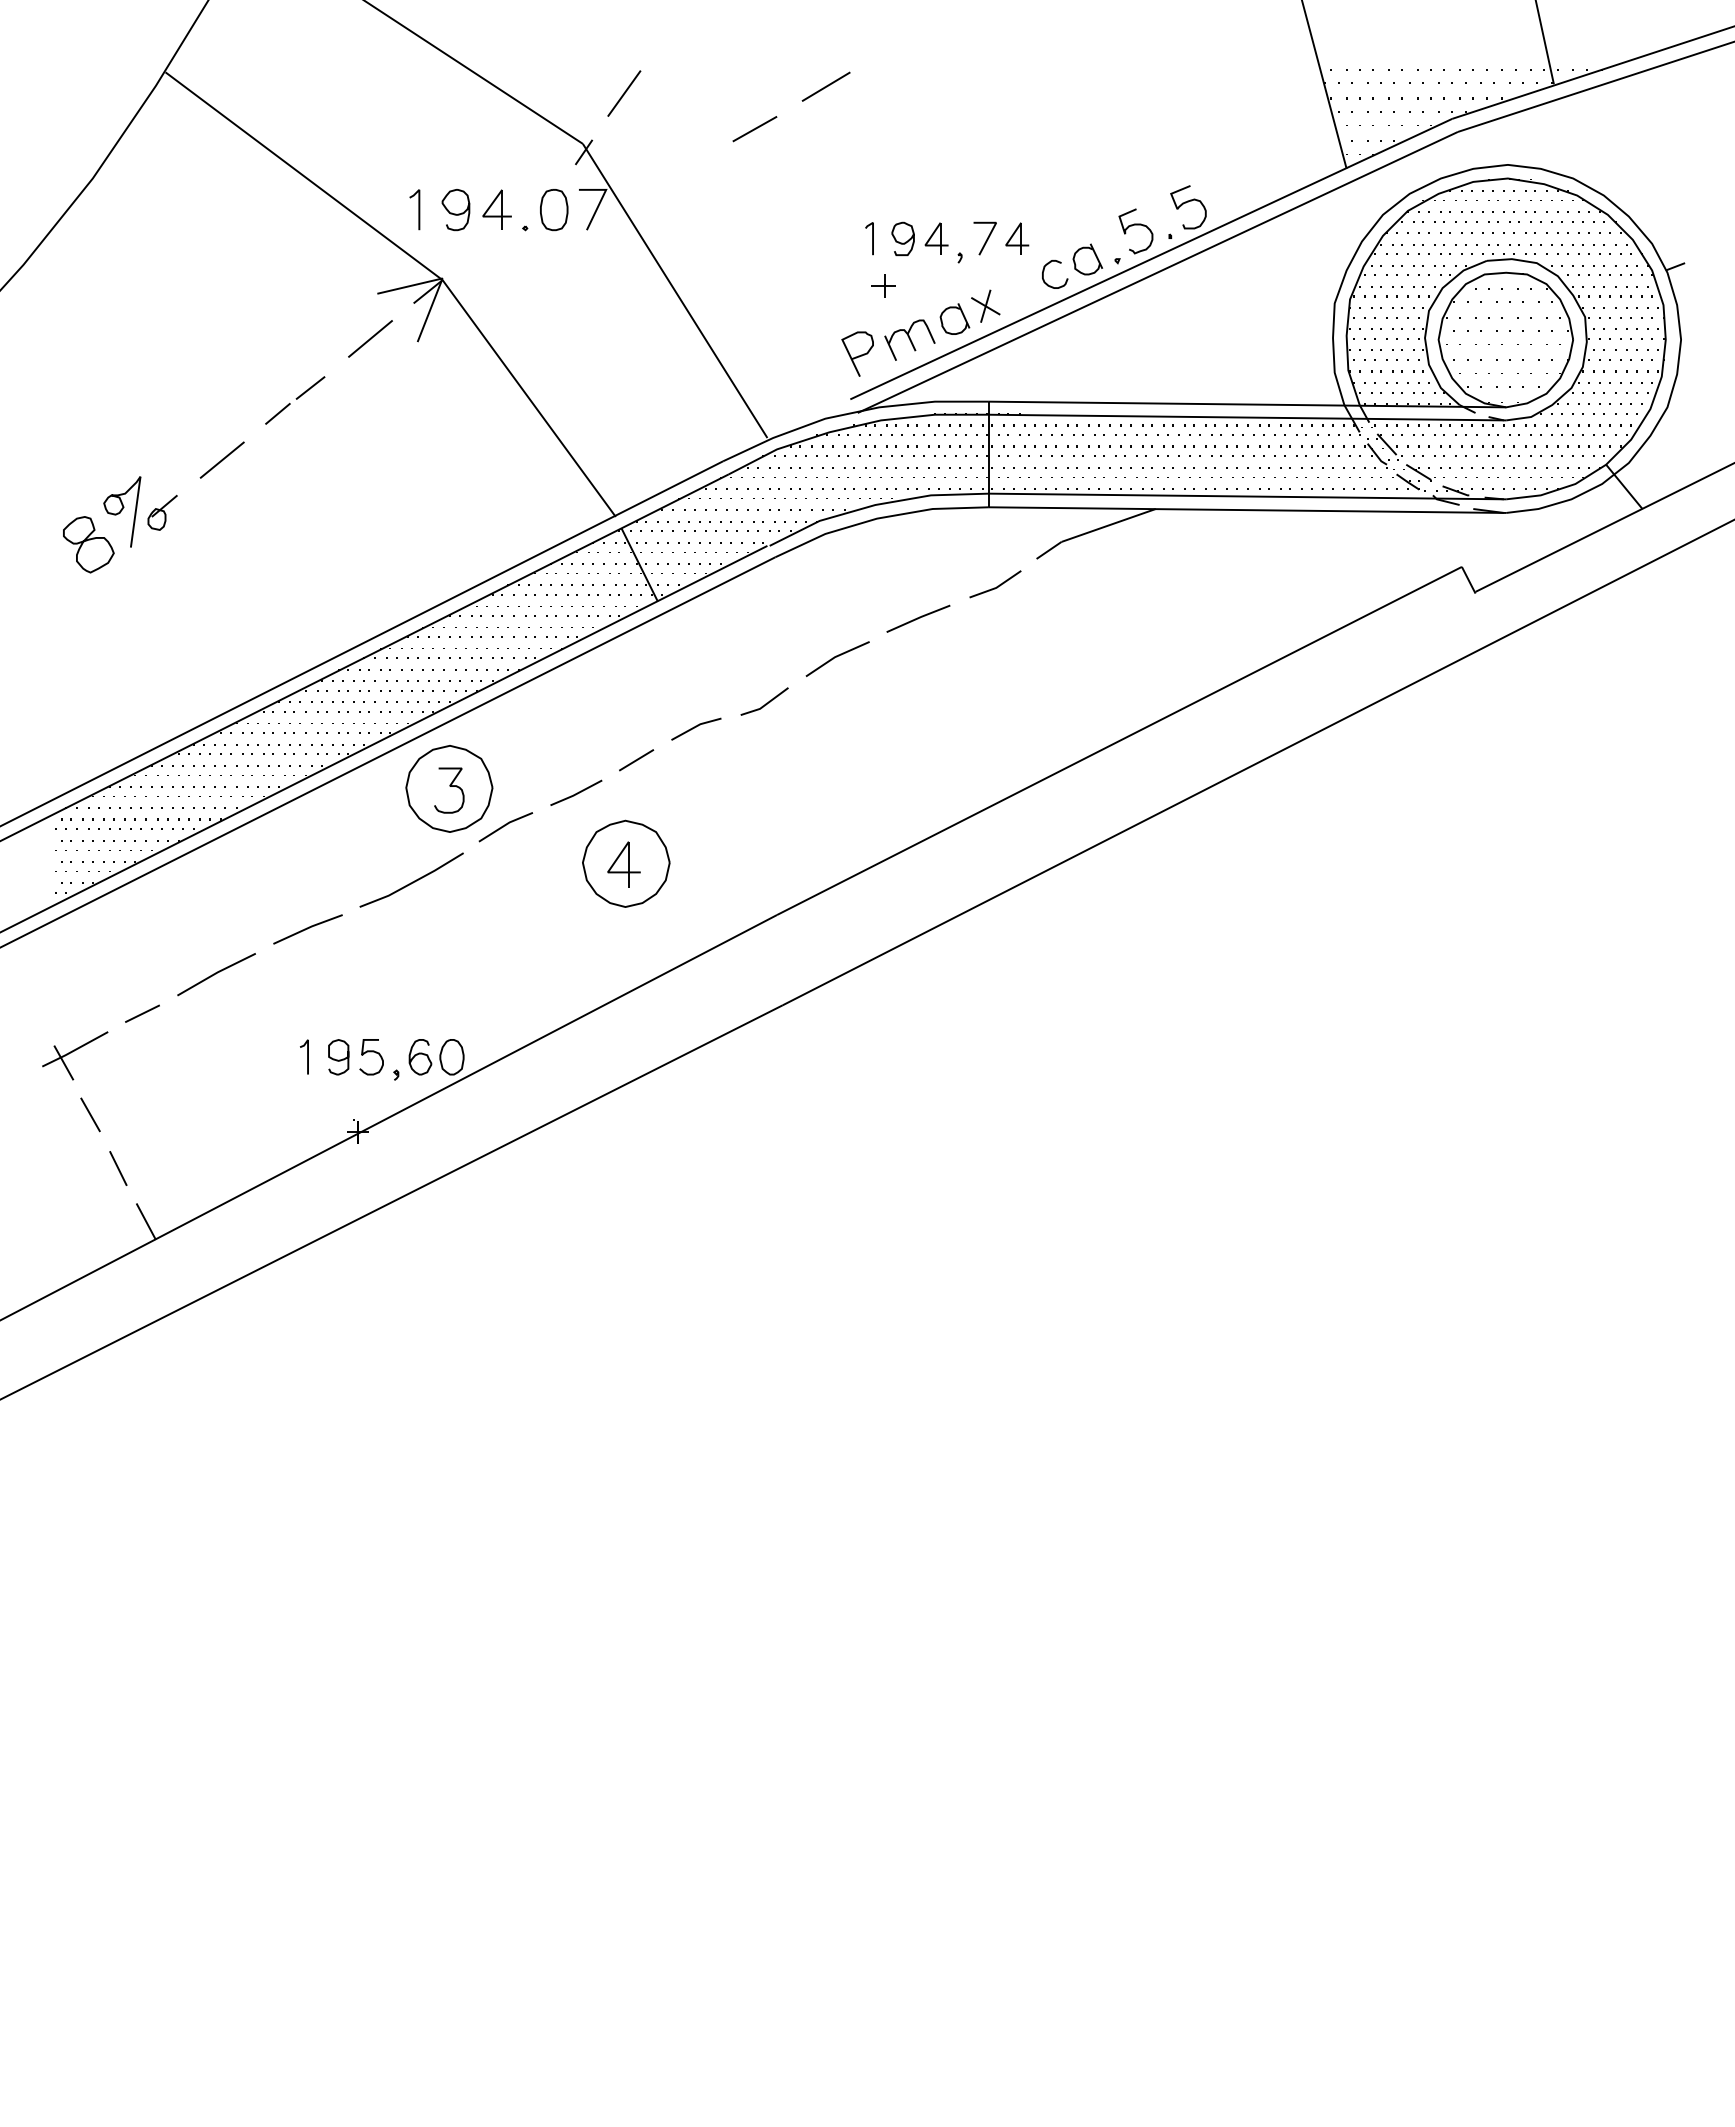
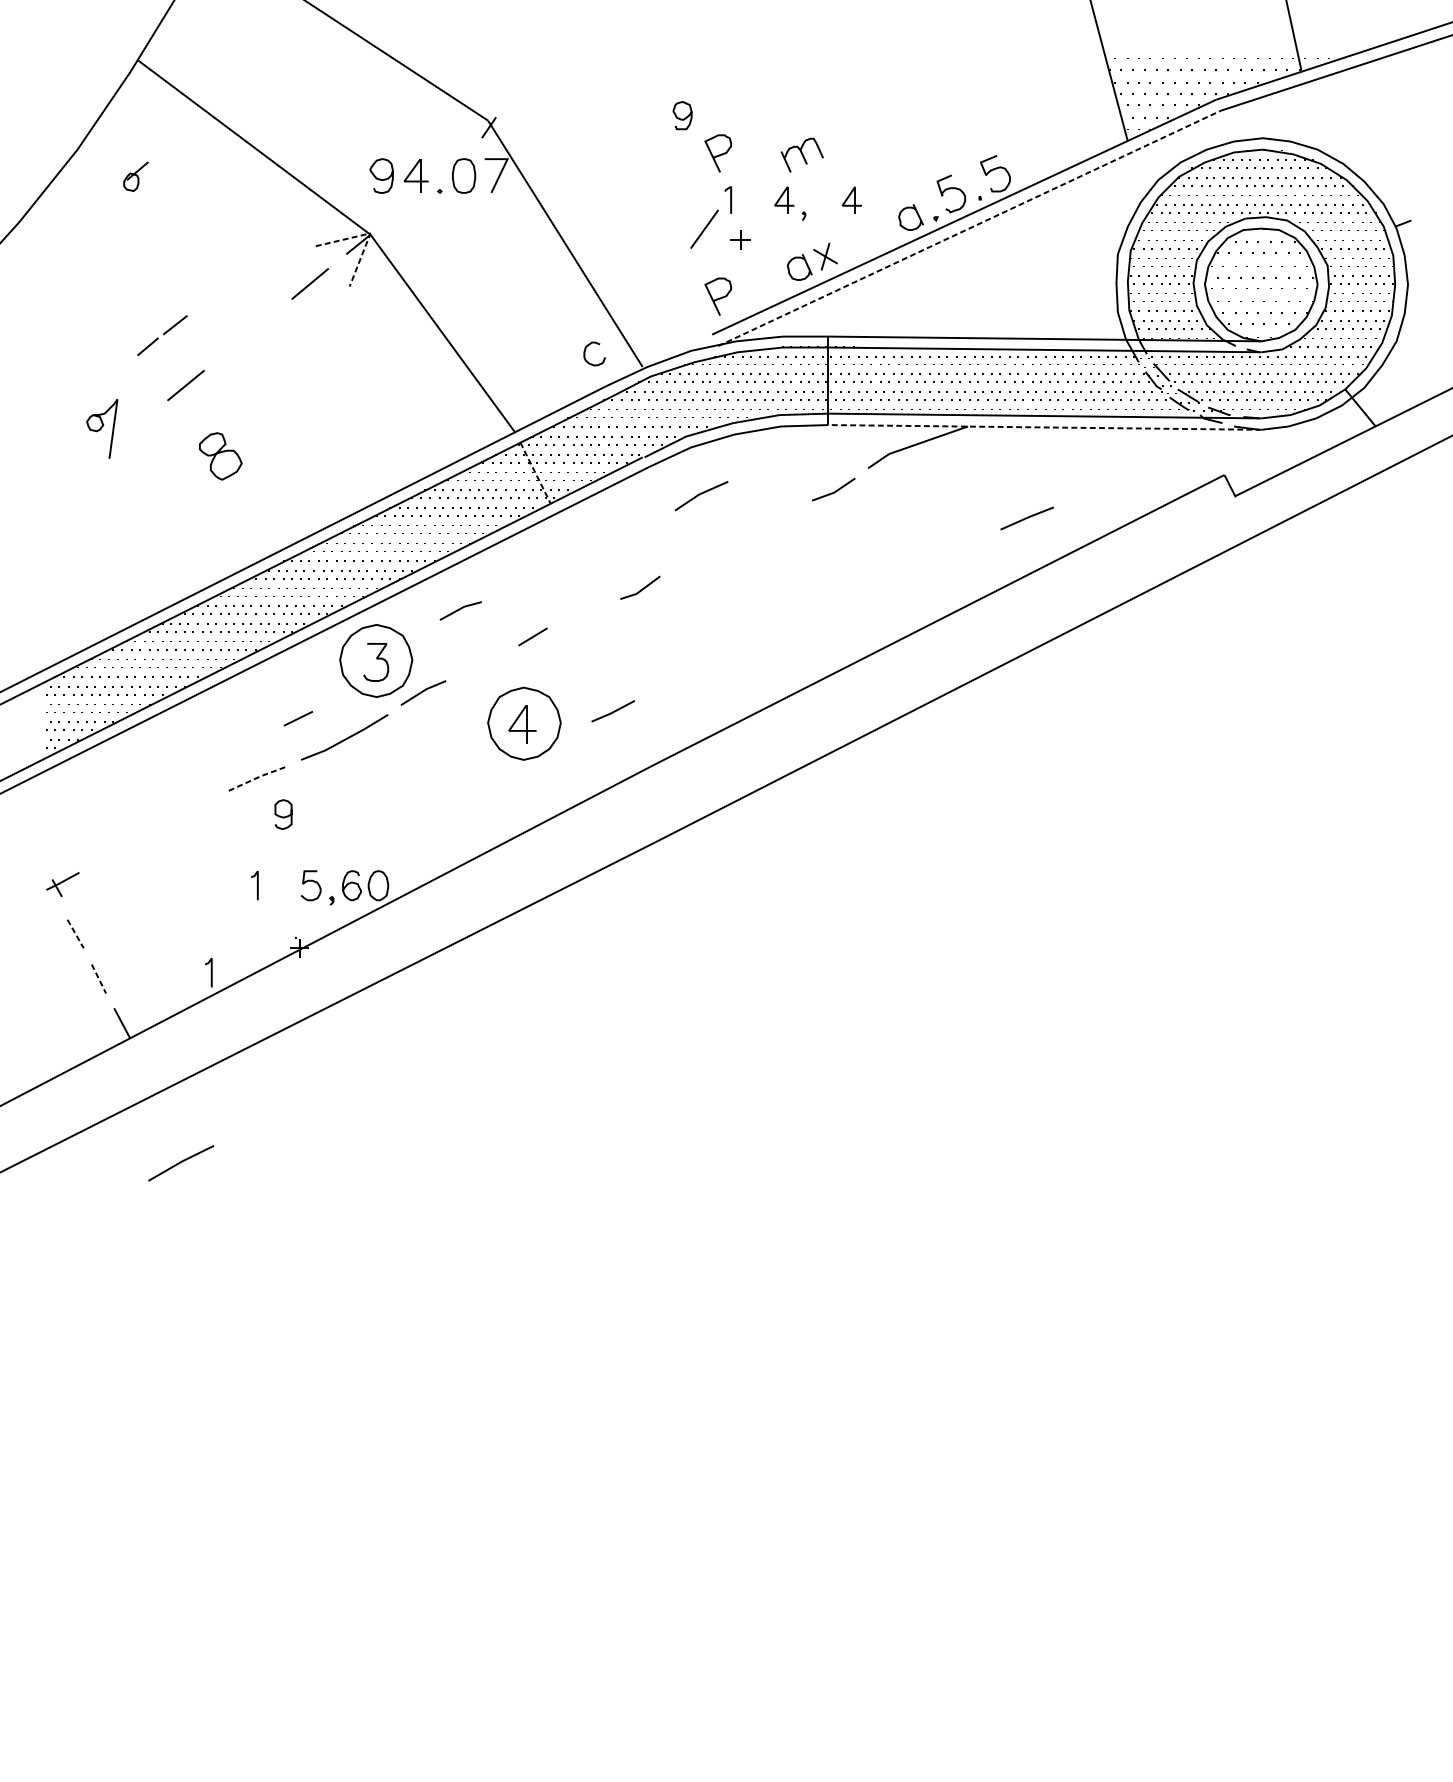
line: (825, 86) -> (691, 72), removed
line: (624, 93) -> (704, 229), moved
line: (754, 129) -> (631, 108), removed
curve: (858, 184) -> (718, 154), added
line: (418, 209) -> (350, 175), removed
line: (986, 239) -> (826, 200), removed
curve: (902, 242) -> (682, 118), moved
curve: (1044, 271) -> (585, 351), moved
line: (1158, 272) -> (970, 228), solid -> dashed
line: (442, 278) -> (370, 233), solid -> dashed
part: (909, 339) -> (801, 154), moved
part: (295, 400) -> (162, 335), moved
line: (1247, 510) -> (1044, 427), solid -> dashed
part: (162, 512) -> (135, 176), moved
part: (88, 544) -> (220, 456), moved
line: (639, 564) -> (535, 472), solid -> dashed
line: (918, 618) -> (1027, 518), moved
line: (837, 657) -> (701, 494), moved
line: (696, 727) -> (460, 609), moved
line: (577, 792) -> (614, 710), moved
line: (308, 928) -> (258, 777), solid -> dashed
line: (216, 974) -> (181, 1163), moved
line: (142, 1013) -> (298, 718), moved
part: (75, 1055) -> (63, 884), size x0.6
curve: (338, 1059) -> (283, 816), moved
line: (90, 1114) -> (75, 933), solid -> dashed
line: (252, 1160) -> (211, 972), added
line: (118, 1168) -> (99, 978), solid -> dashed

